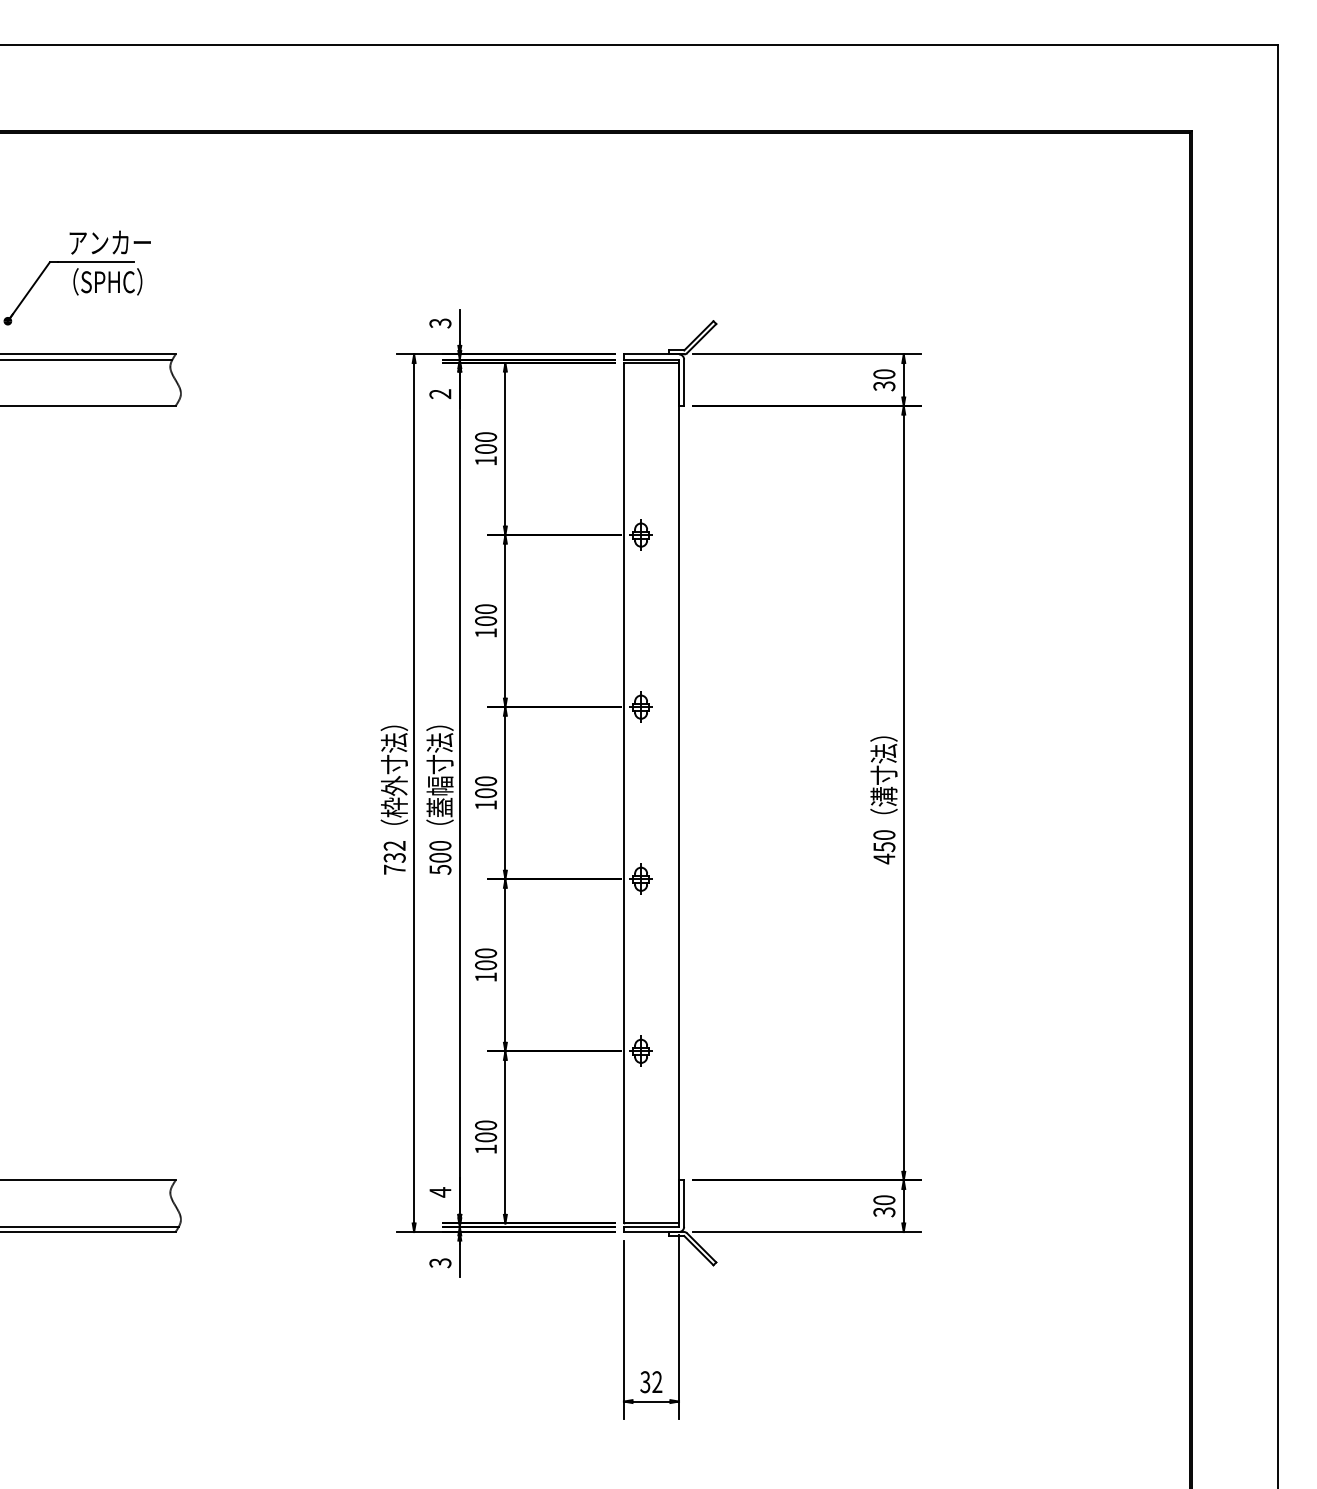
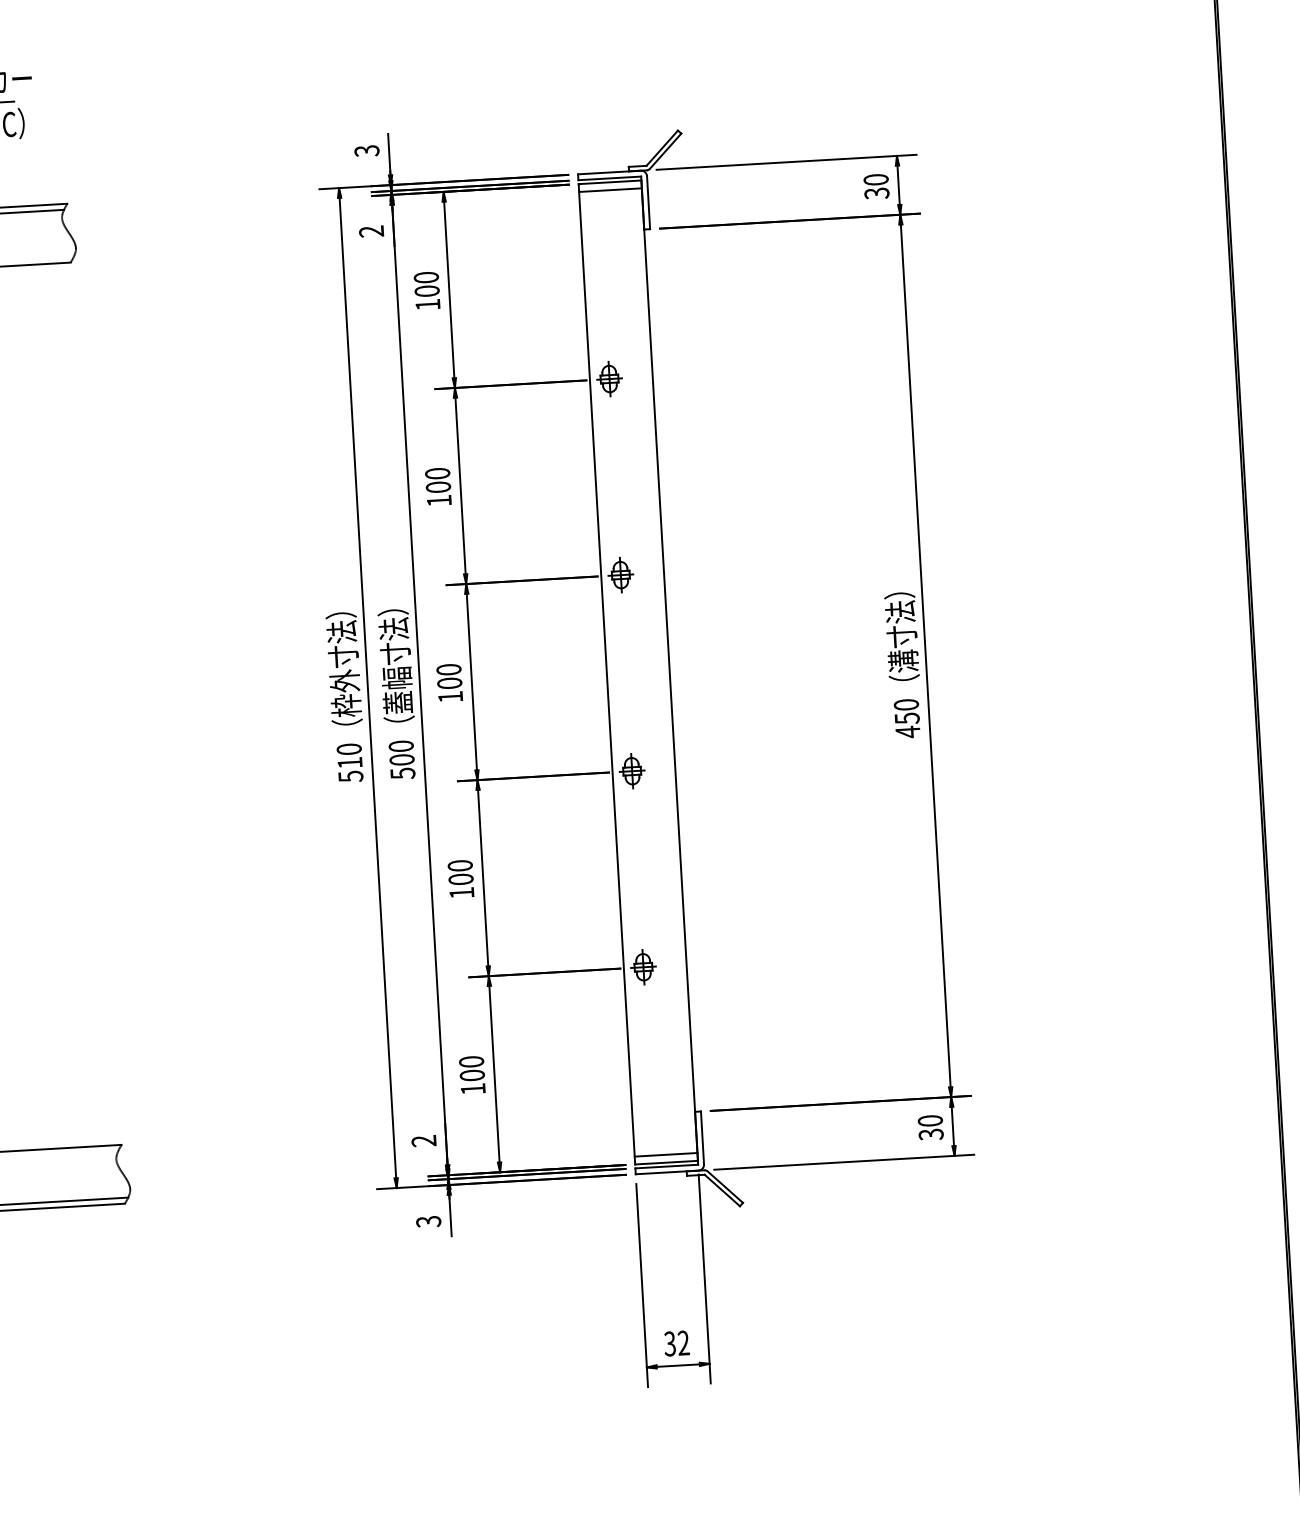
line: (650, 369) -> (609, 189), added
text: (394, 857) -> (349, 762), 732 -> 510
text: (440, 1192) -> (424, 1141), 4 -> 2
line: (650, 1216) -> (665, 1154), added

